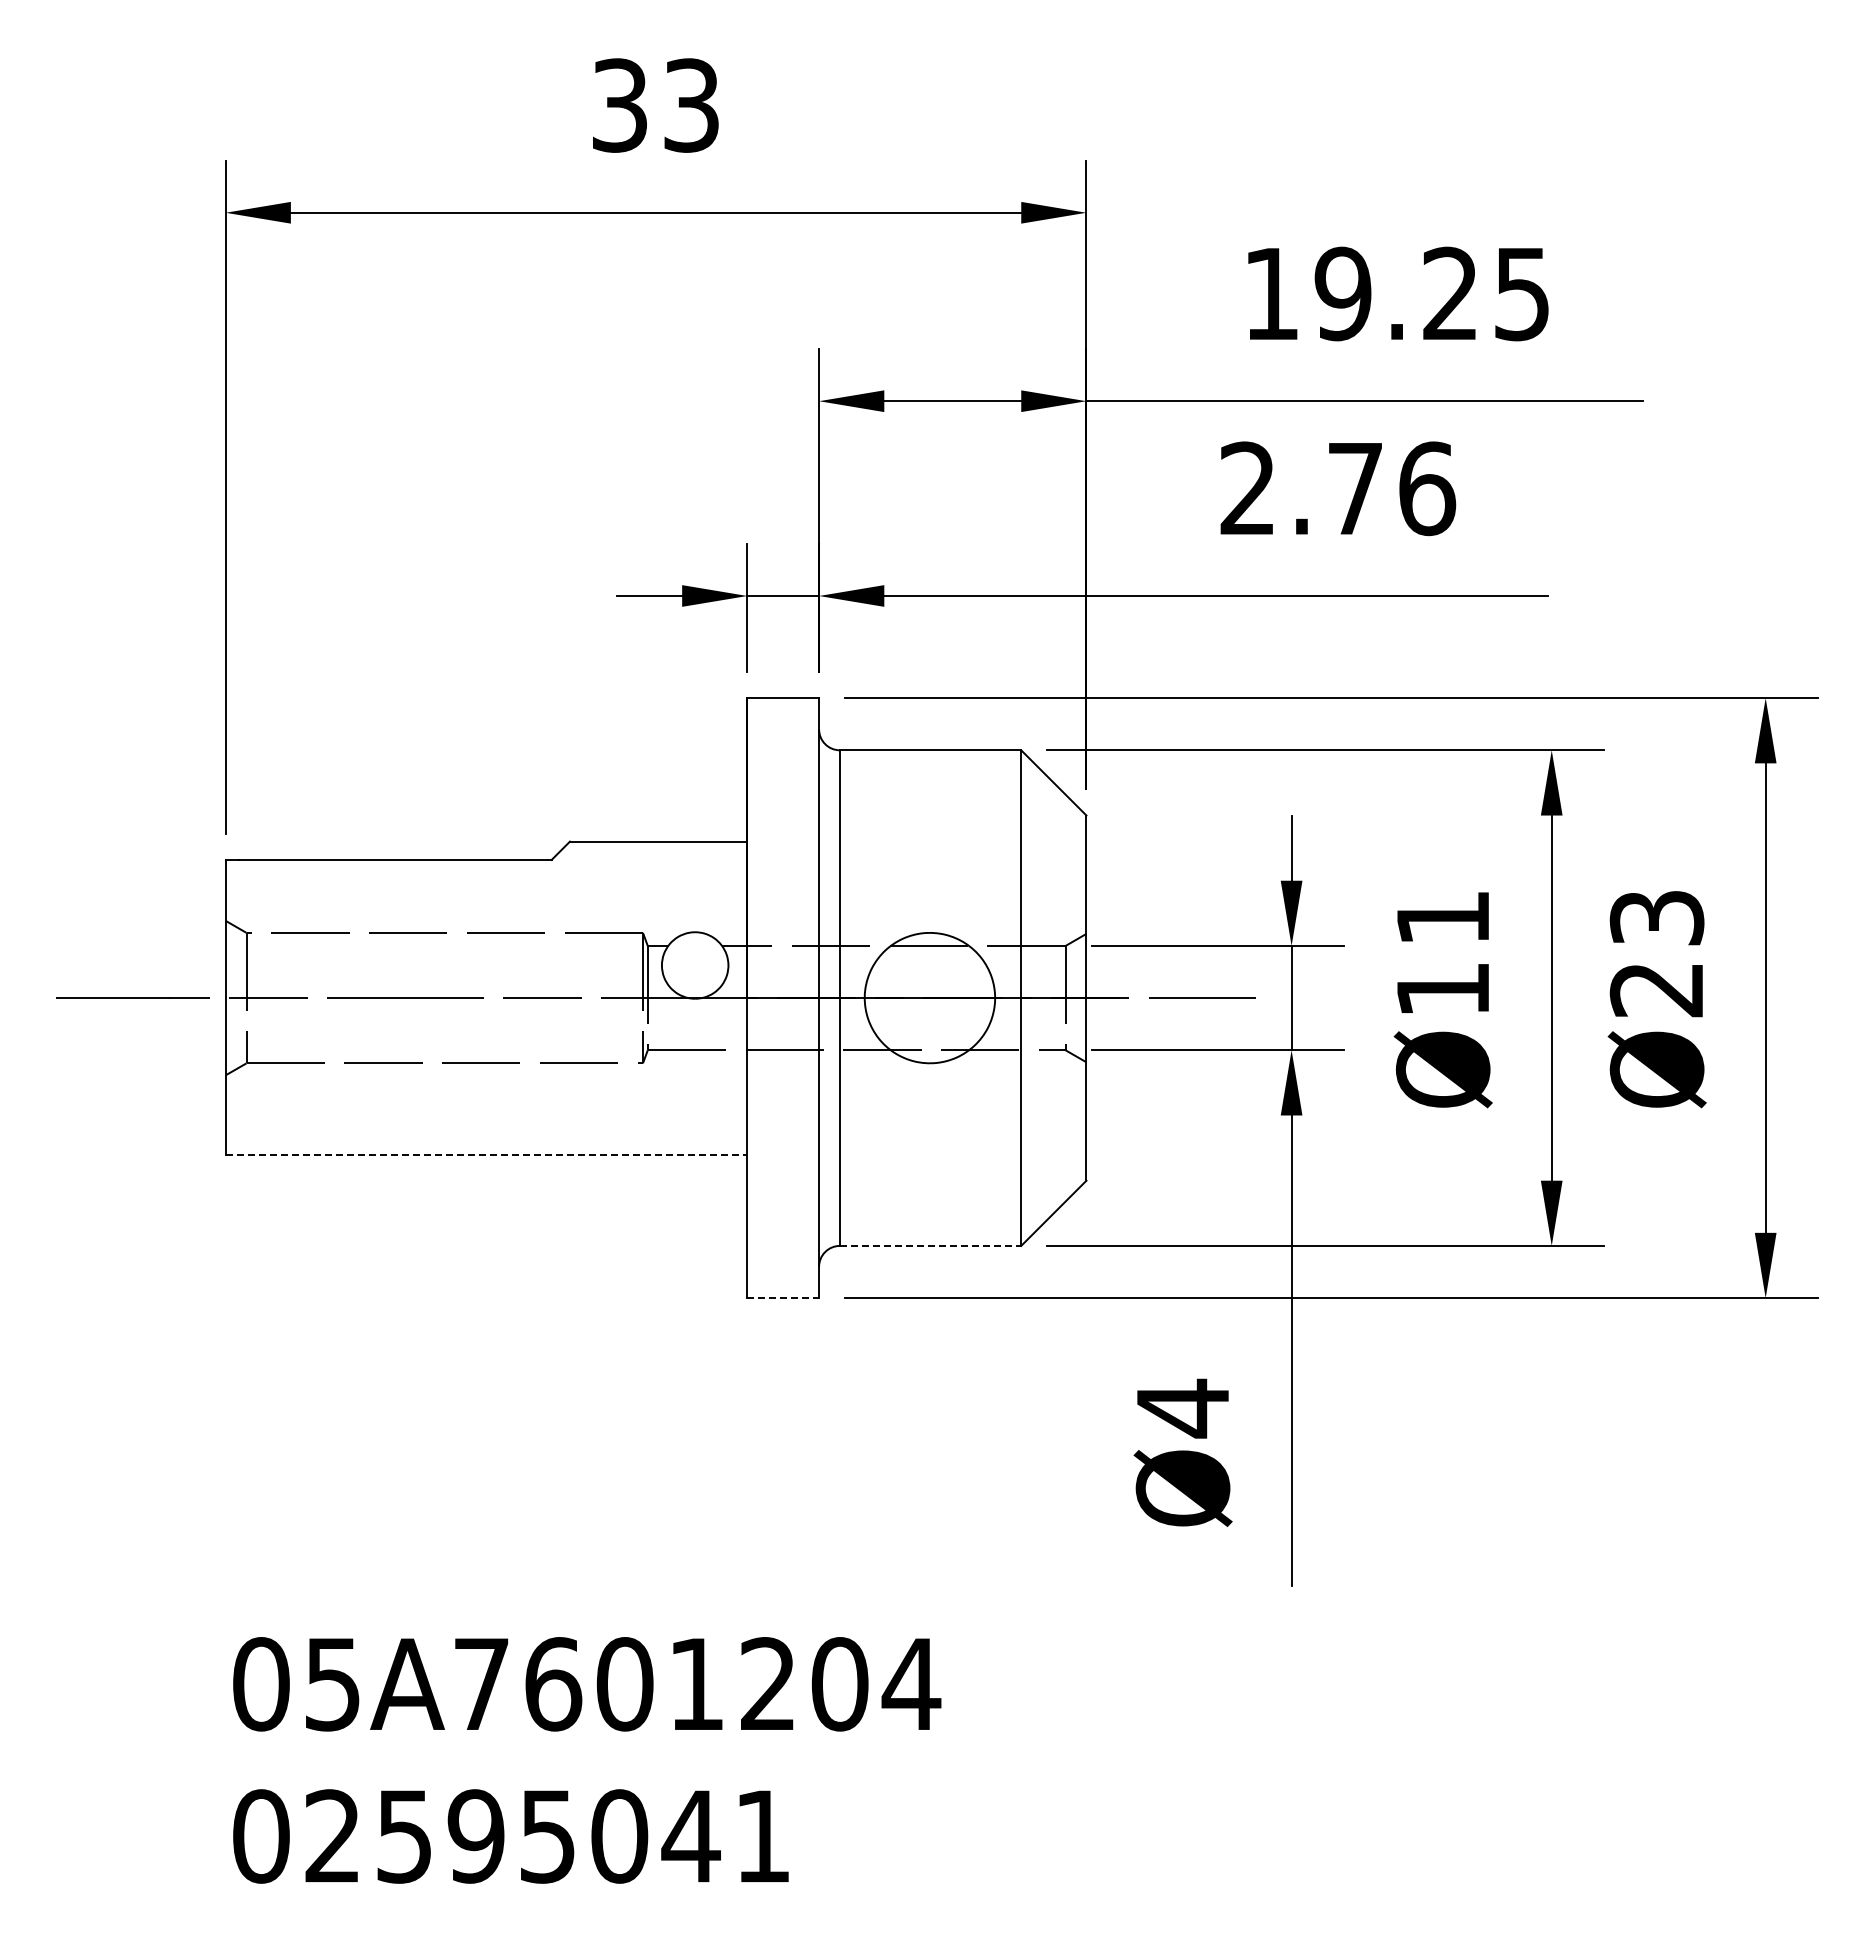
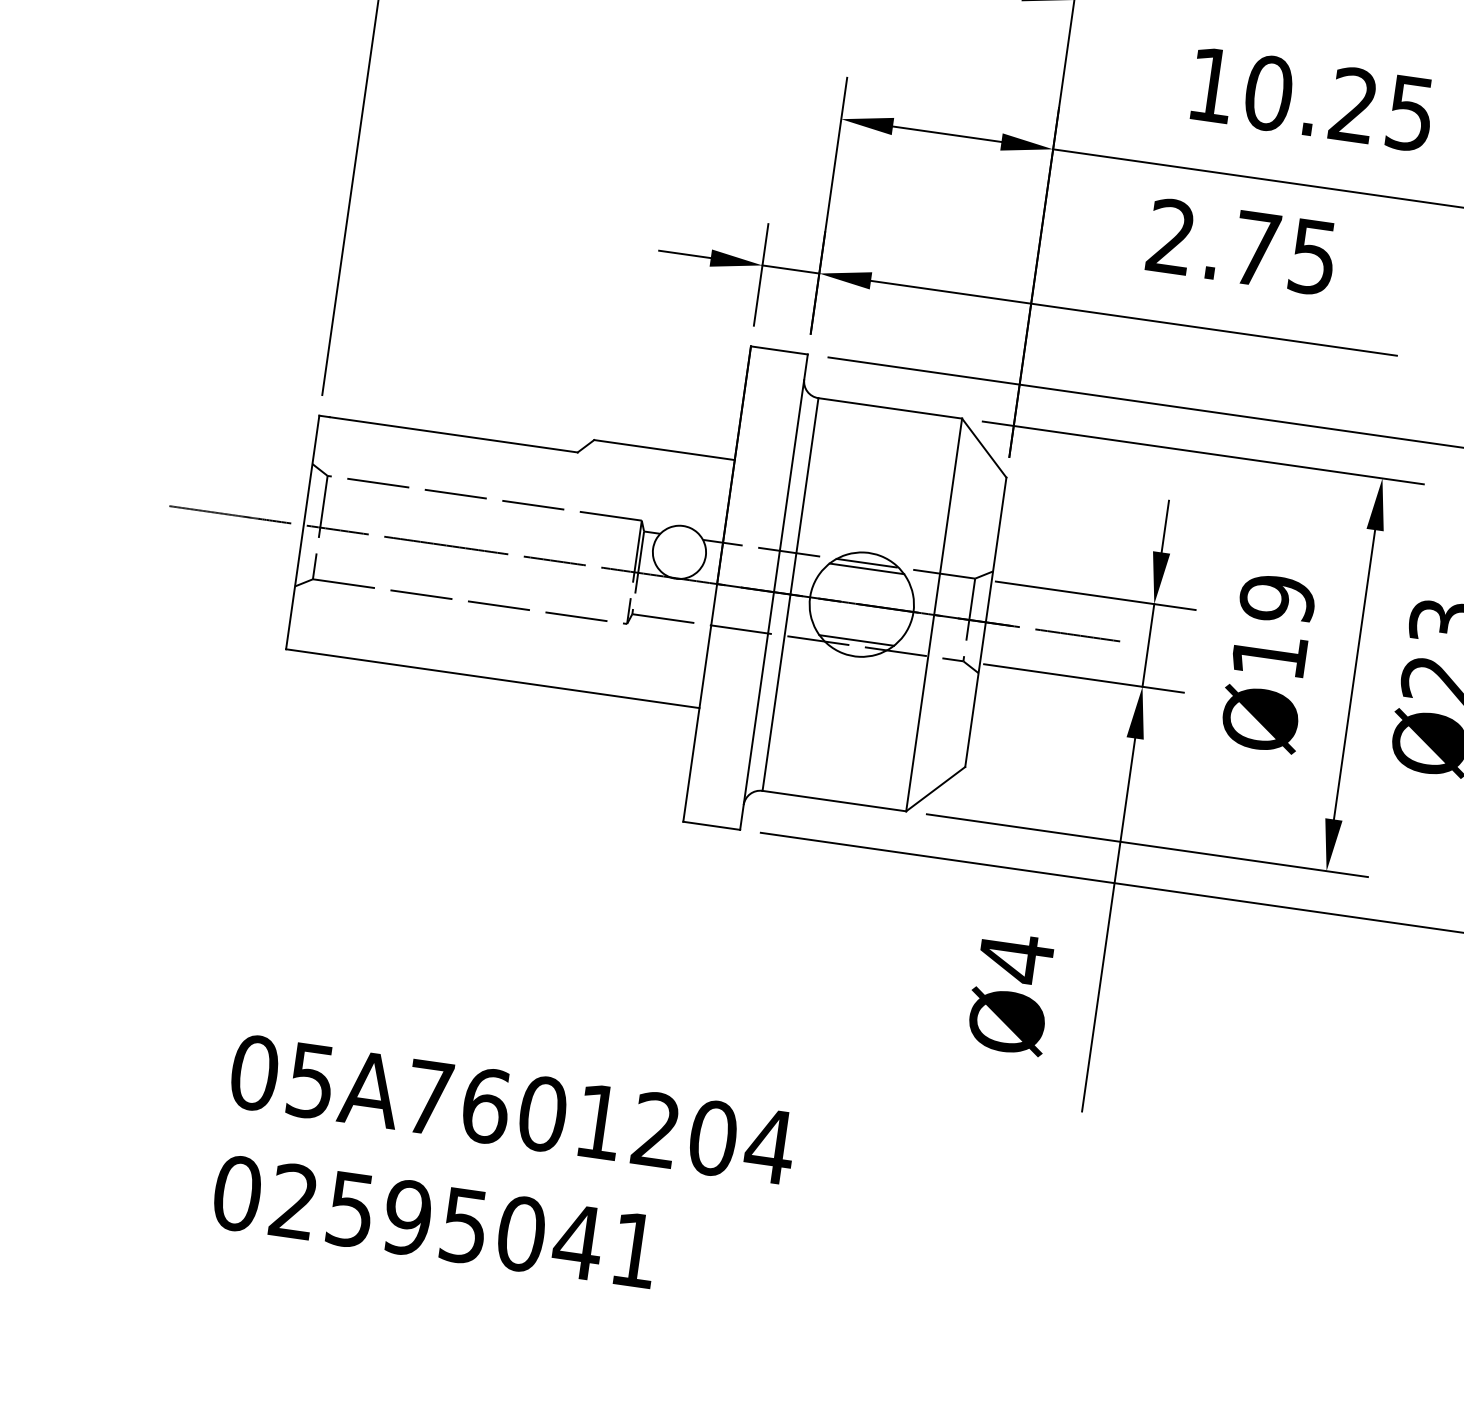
text: (1342, 293) -> (1268, 92), 19.25 -> 10.25
text: (1427, 488) -> (1313, 256), 2.76 -> 2.75
text: (1442, 918) -> (1276, 599), Ø11 -> Ø19
line: (929, 952) -> (866, 568), added
line: (929, 1043) -> (856, 640), added
line: (486, 1154) -> (492, 678), dashed -> solid
line: (930, 1245) -> (834, 800), dashed -> solid
line: (783, 1298) -> (711, 826), dashed -> solid

